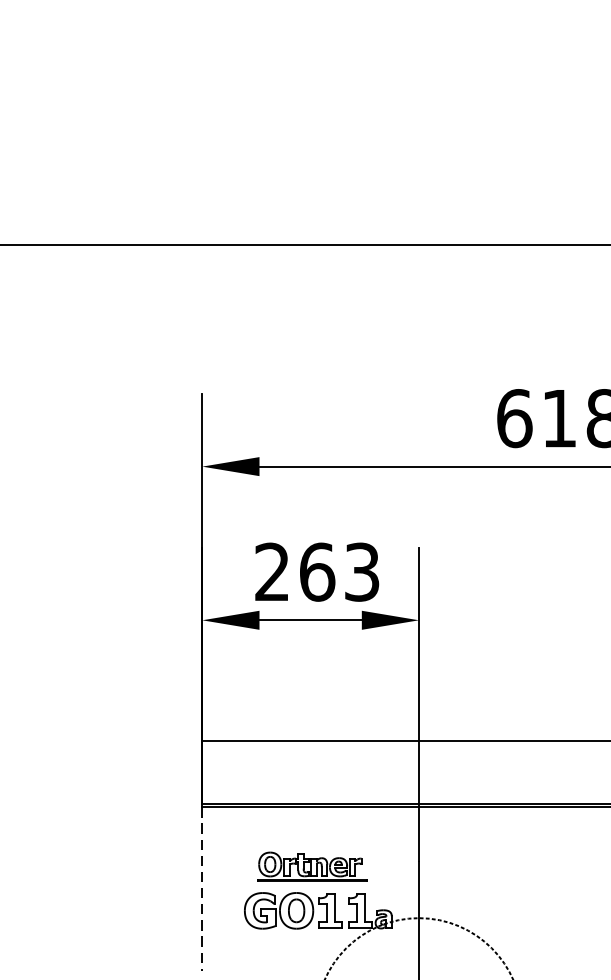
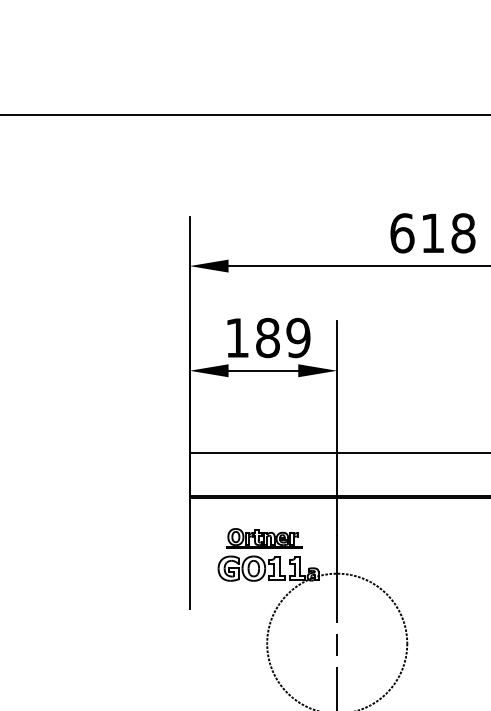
text: (316, 571) -> (267, 337), 263 -> 189
line: (202, 888) -> (189, 553), dashed -> solid

